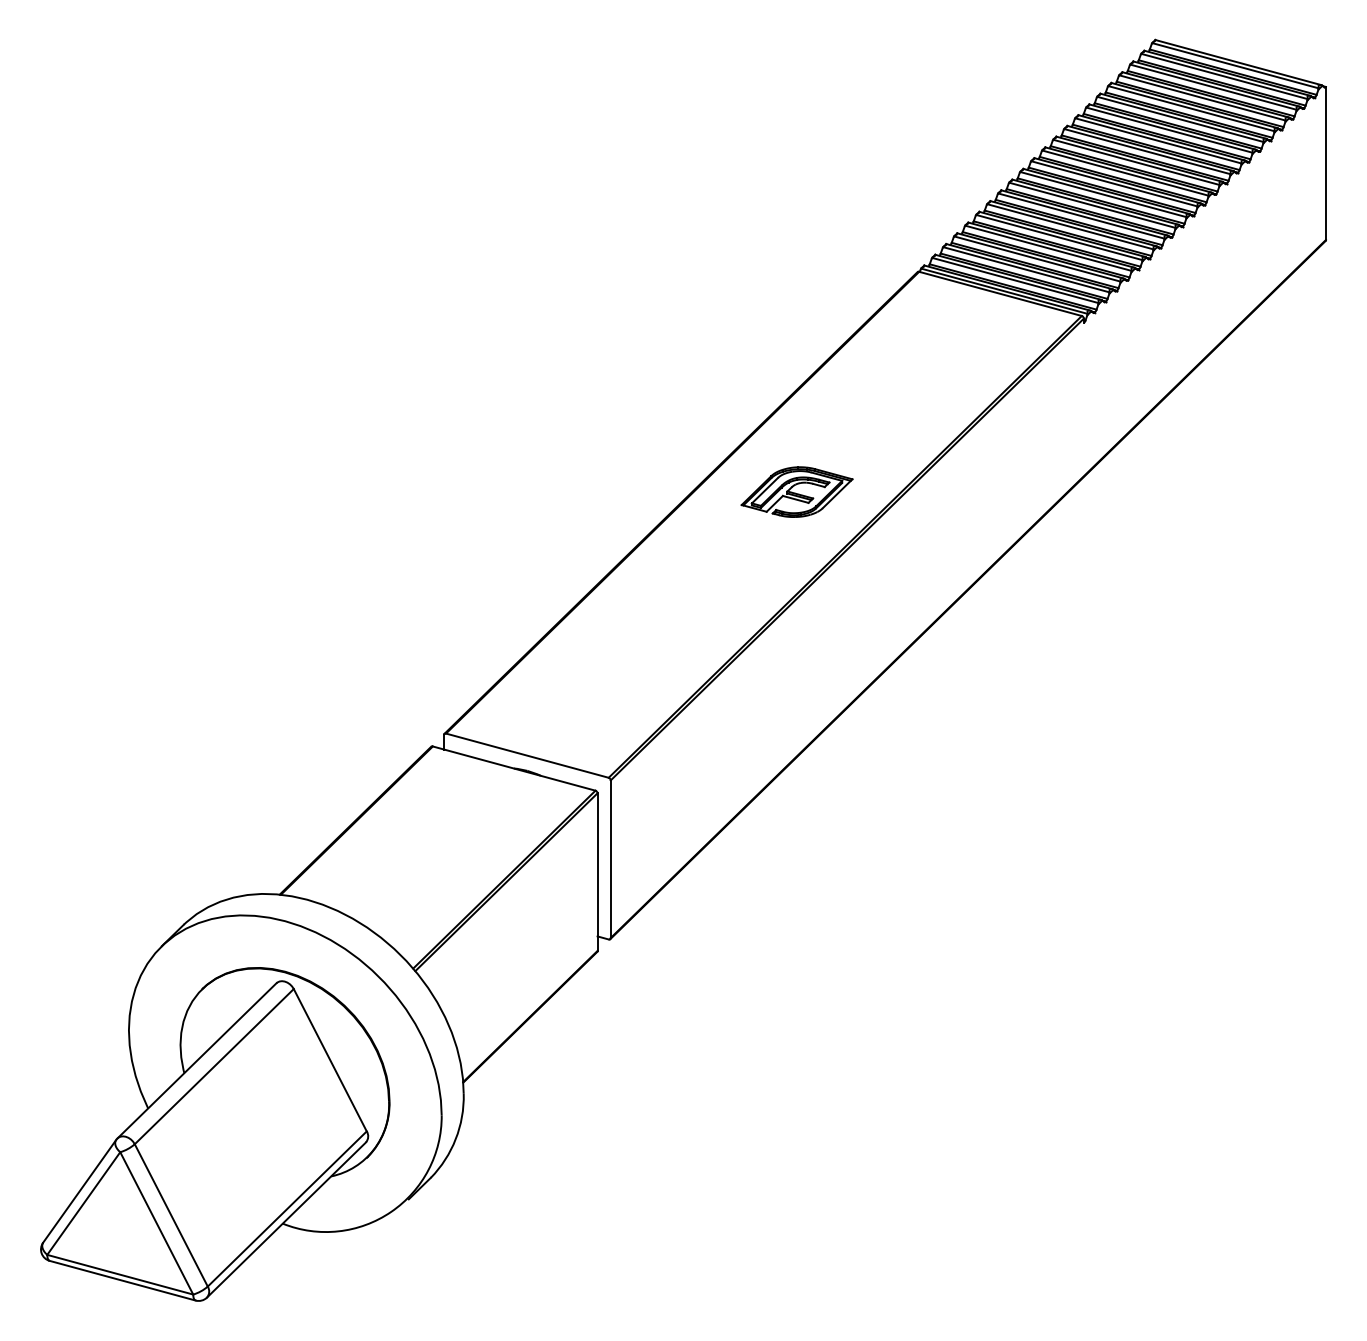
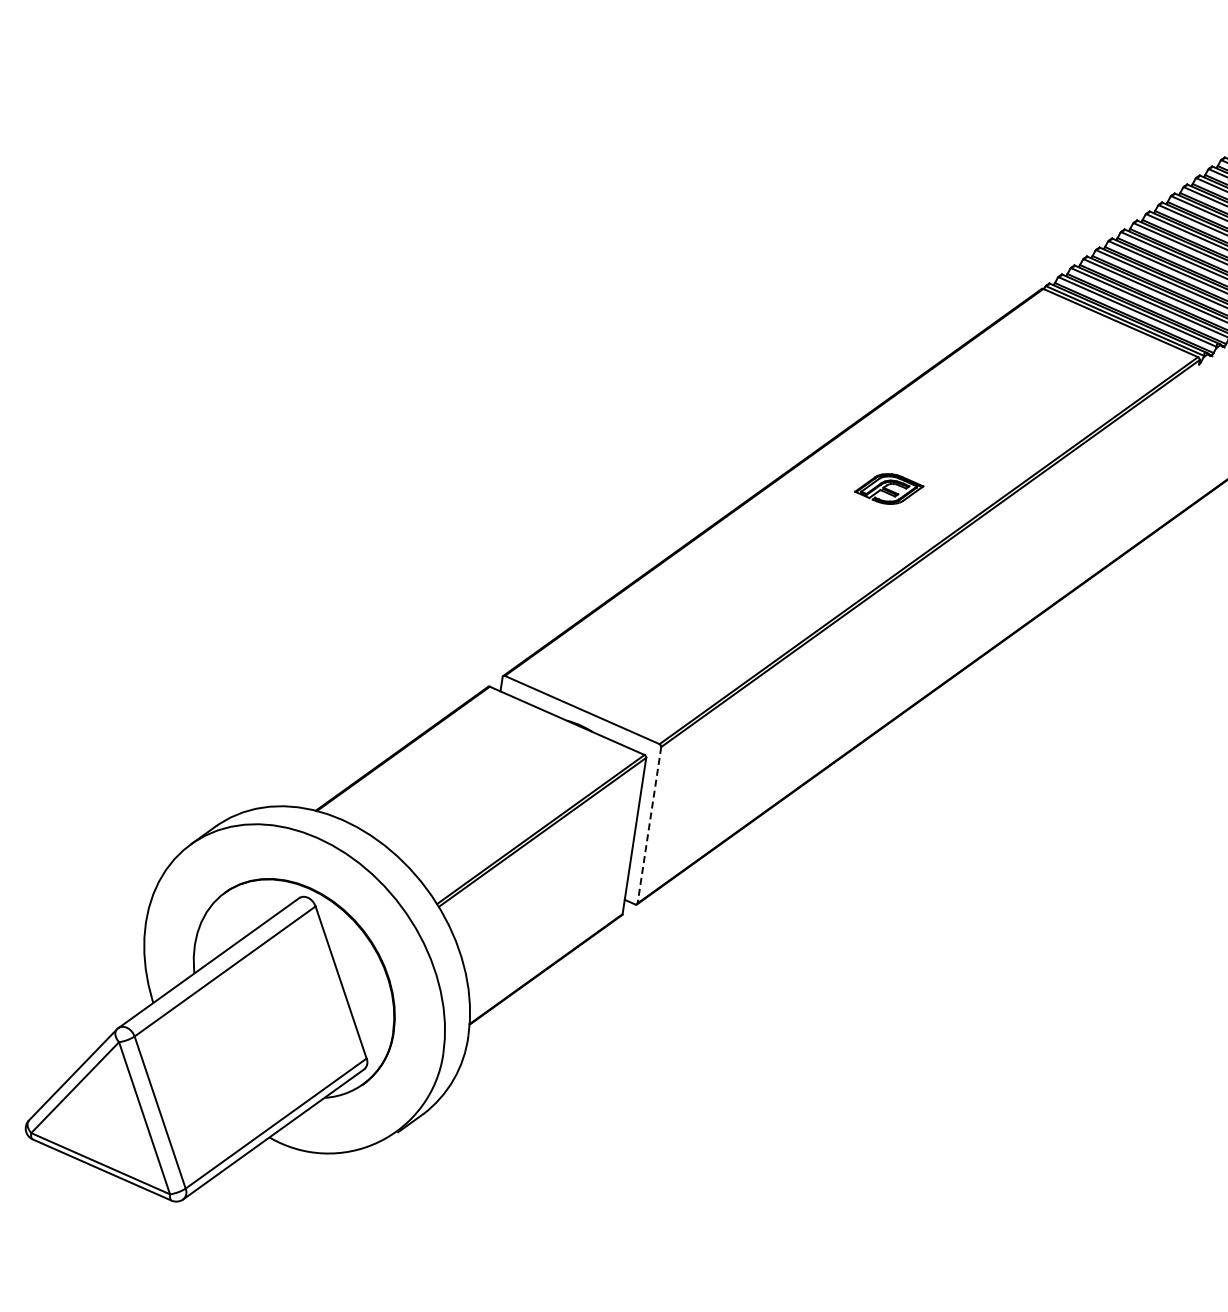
part: (796, 491) -> (888, 488), size x0.6
line: (610, 859) -> (649, 825), solid -> dashed

